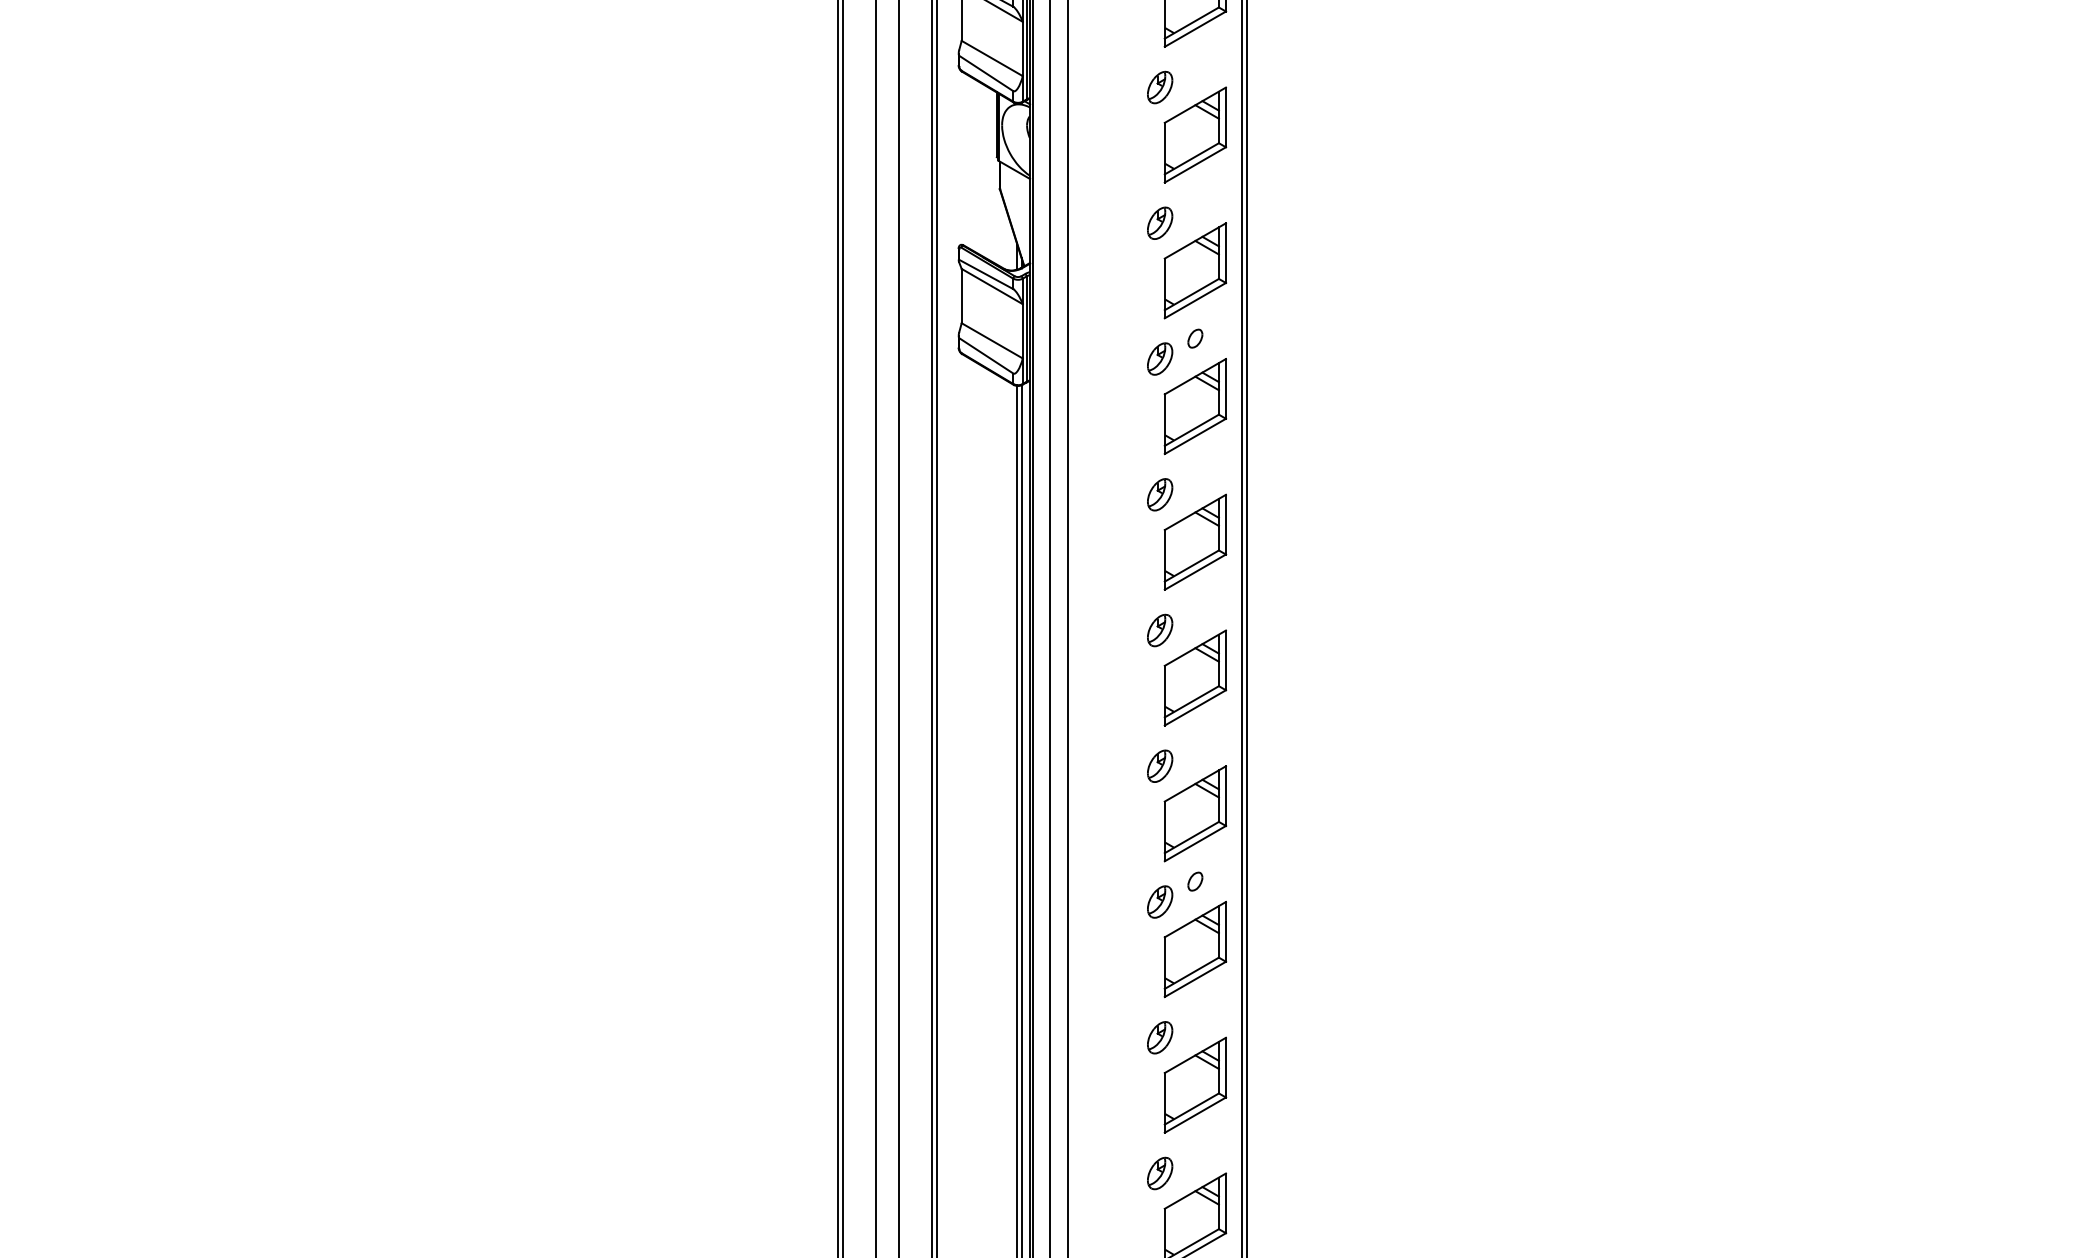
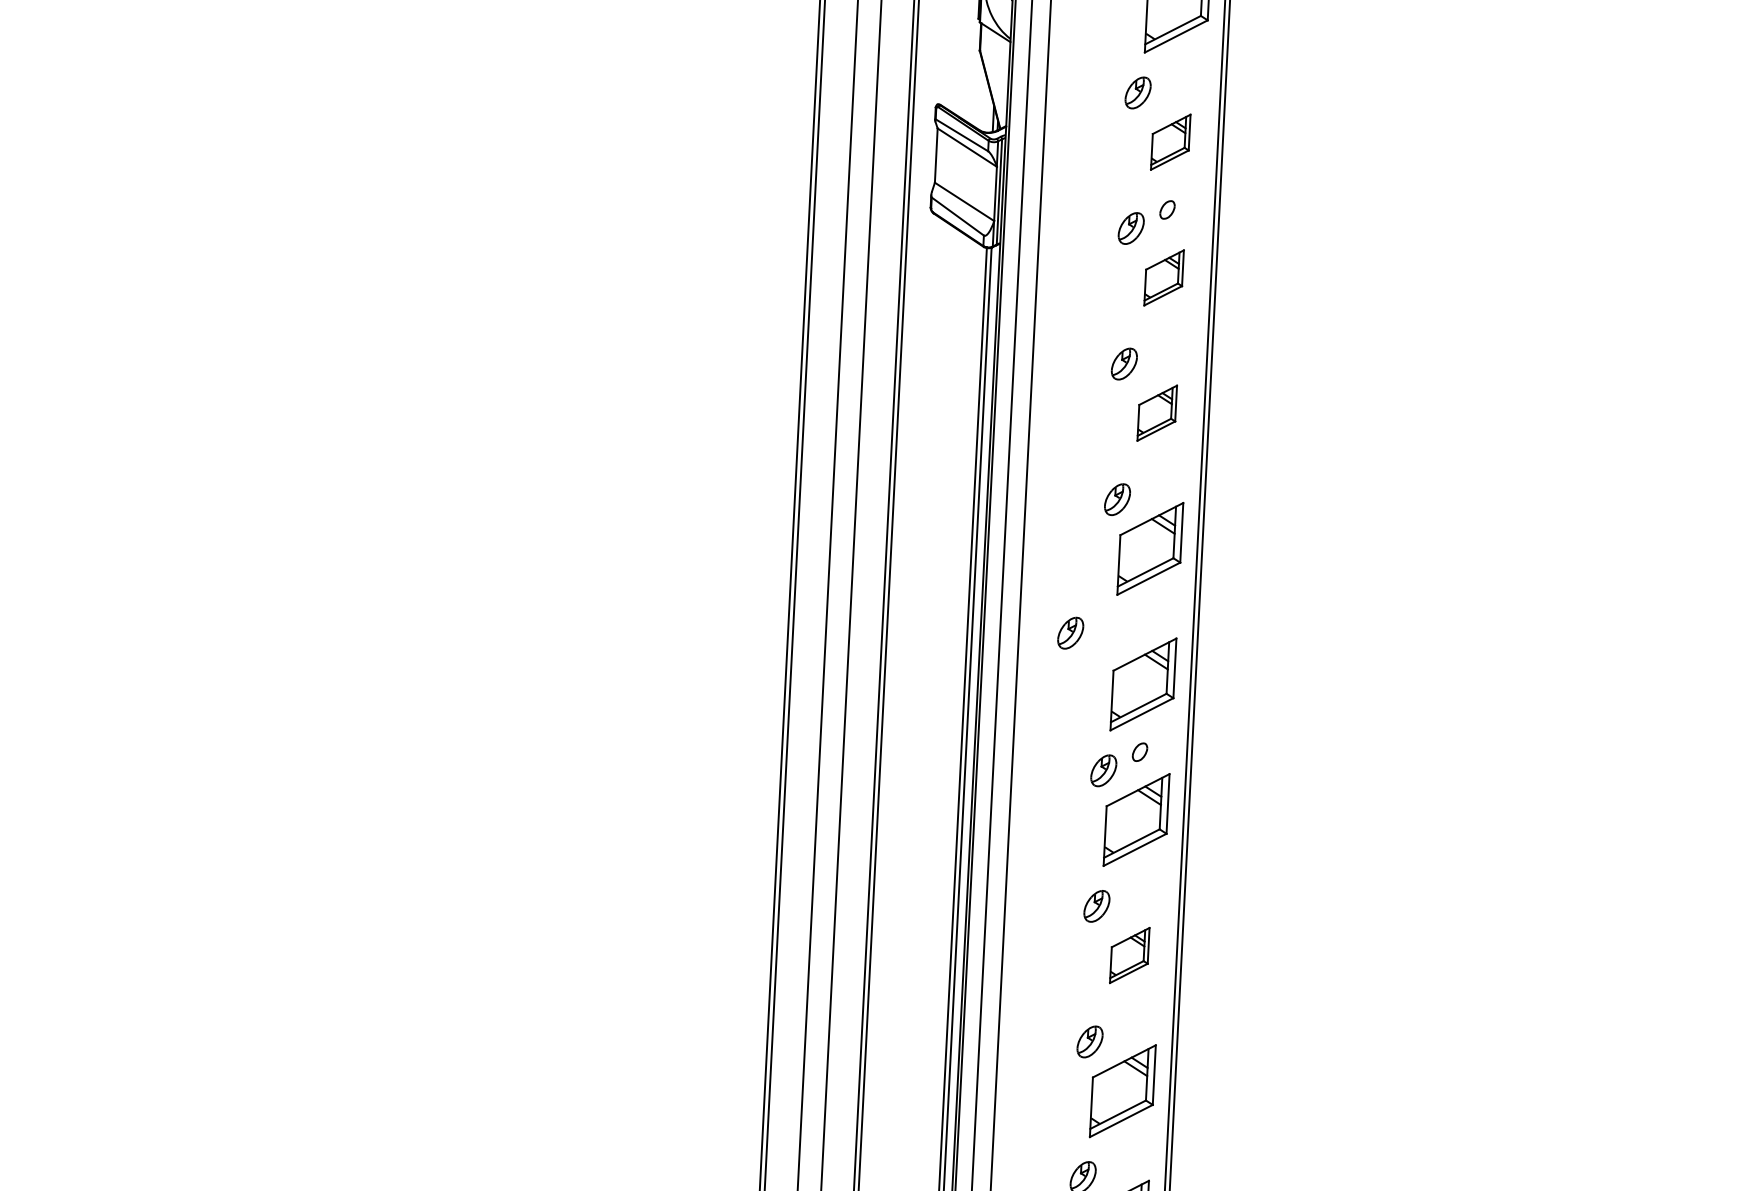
part: (1194, 270) -> (1170, 141), size x0.6
part: (1195, 406) -> (1164, 277), size x0.6
part: (1195, 541) -> (1157, 412), size x0.6
part: (1160, 765) -> (1071, 632), moved
part: (1195, 1084) -> (1129, 954), size x0.6

